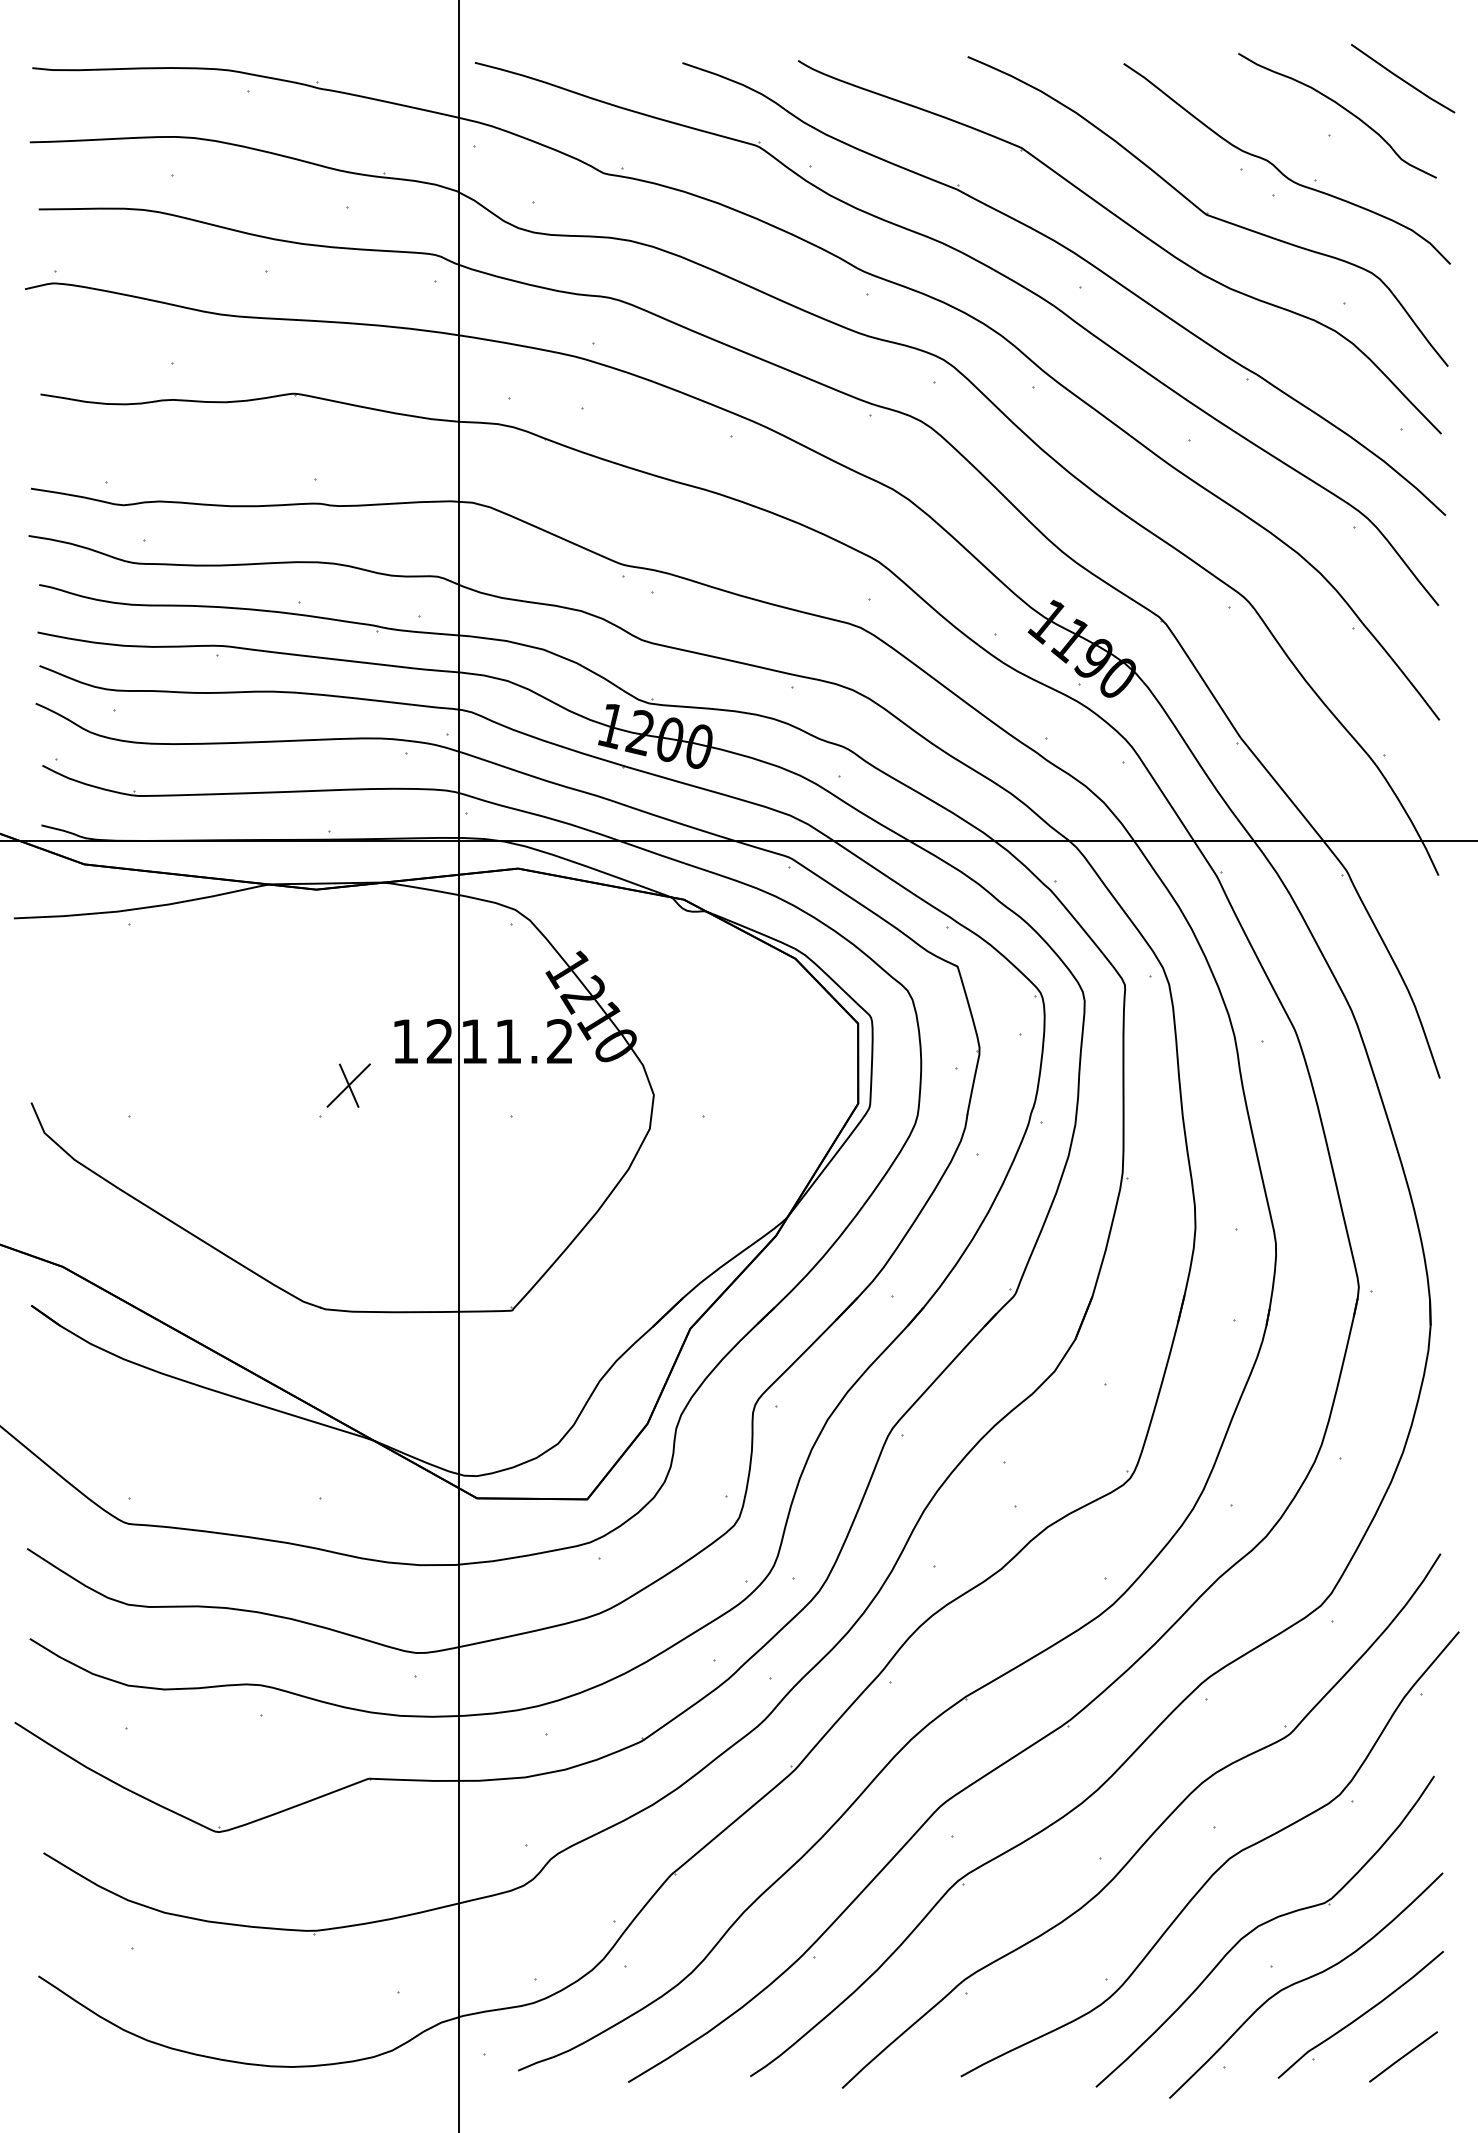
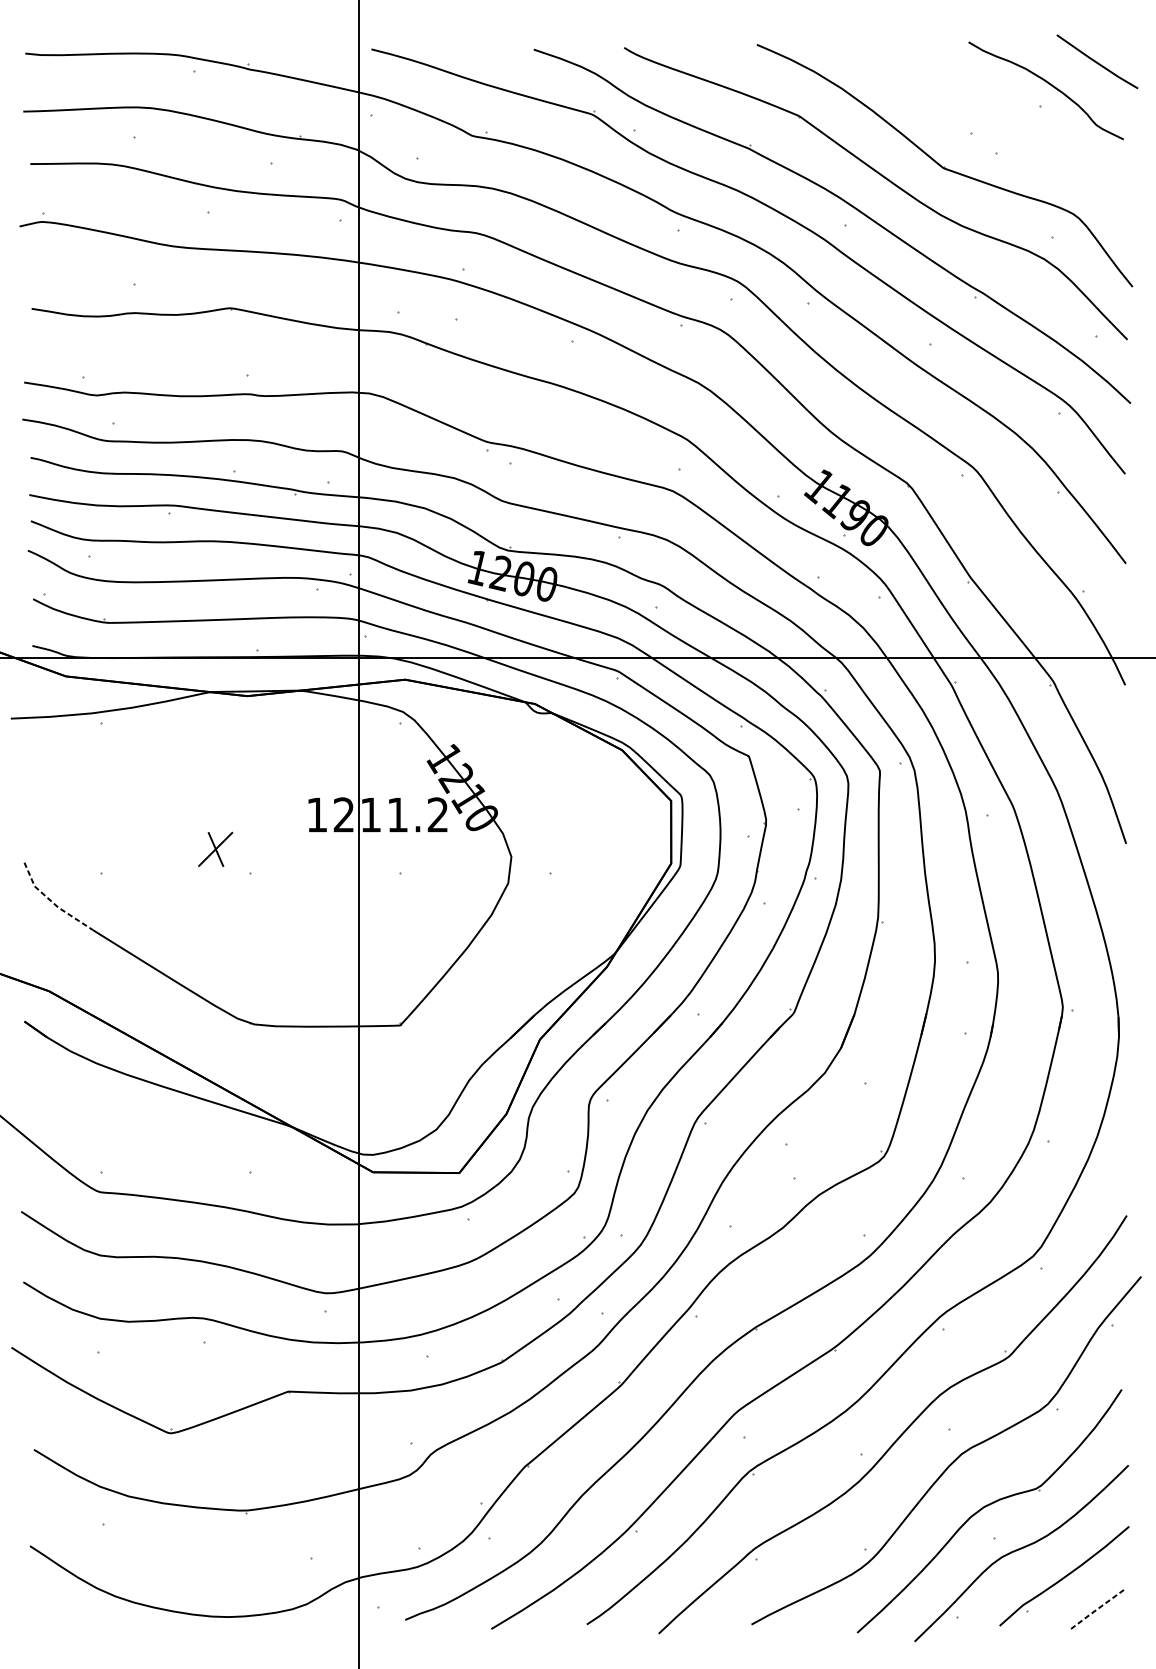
part: (1279, 169) -> (1000, 132), removed
part: (348, 1085) -> (215, 849), moved
line: (66, 1152) -> (51, 901), solid -> dashed
line: (1403, 2056) -> (1097, 1608), solid -> dashed

